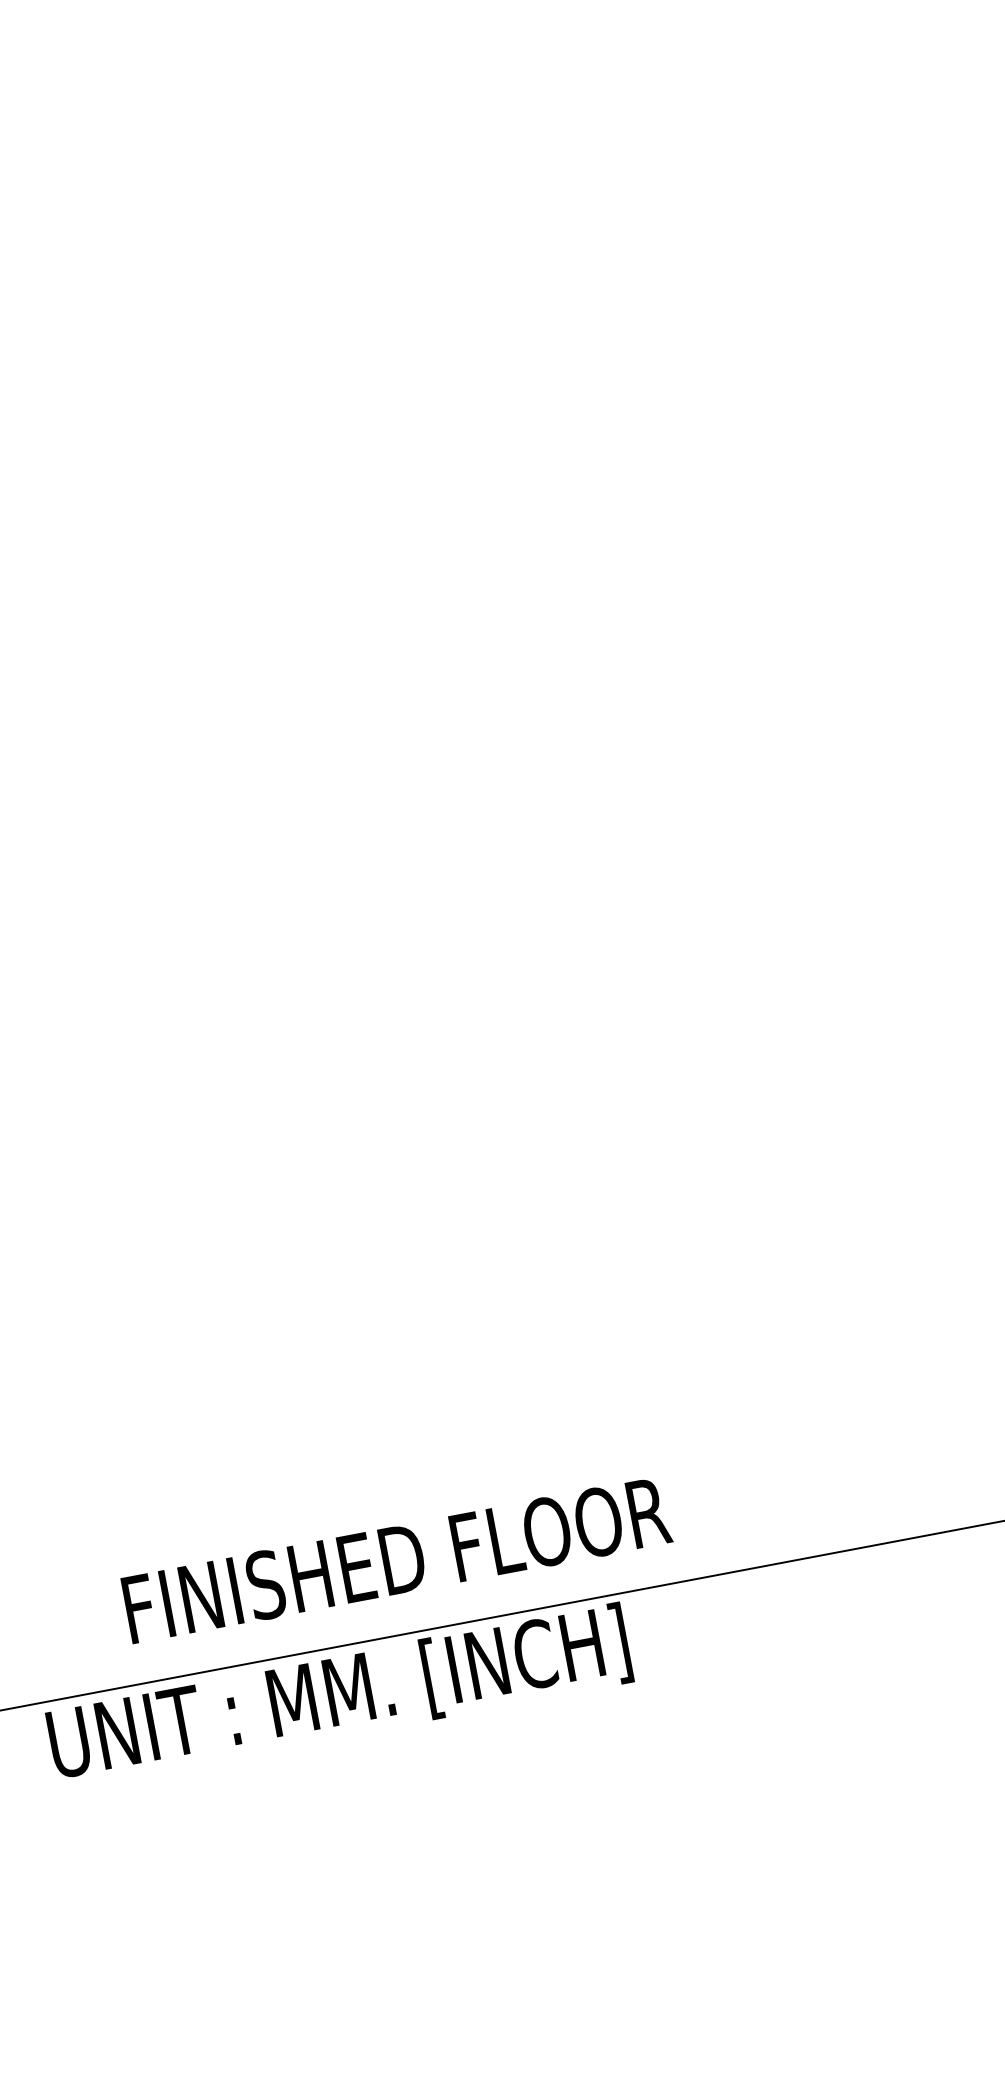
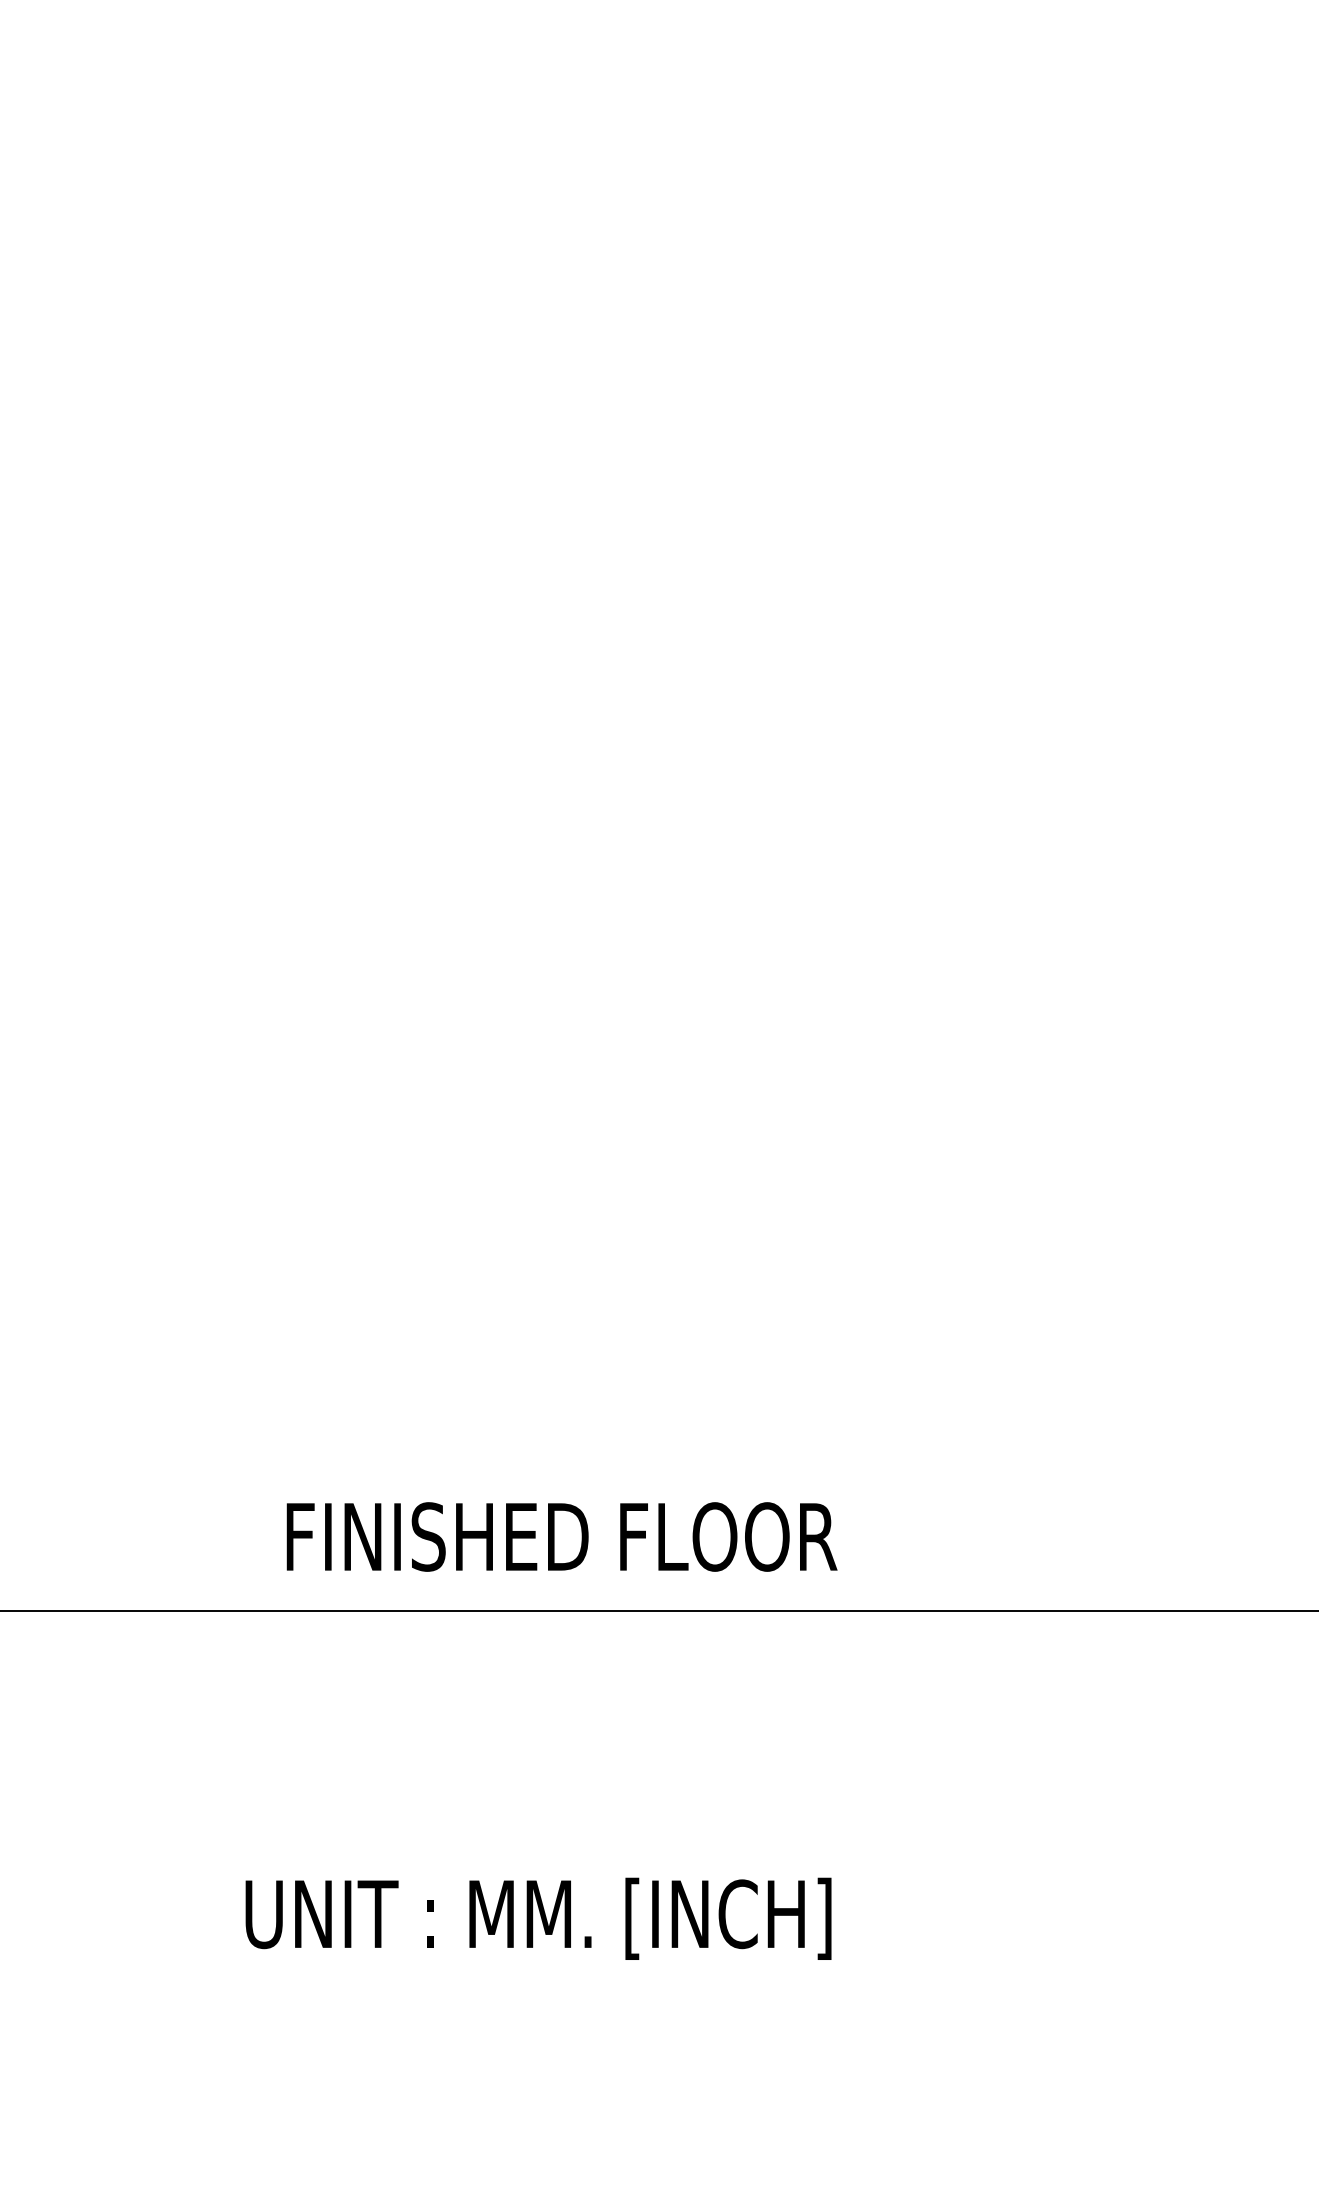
text: (396, 1559) -> (561, 1536), moved
text: (339, 1695) -> (538, 1918), moved

